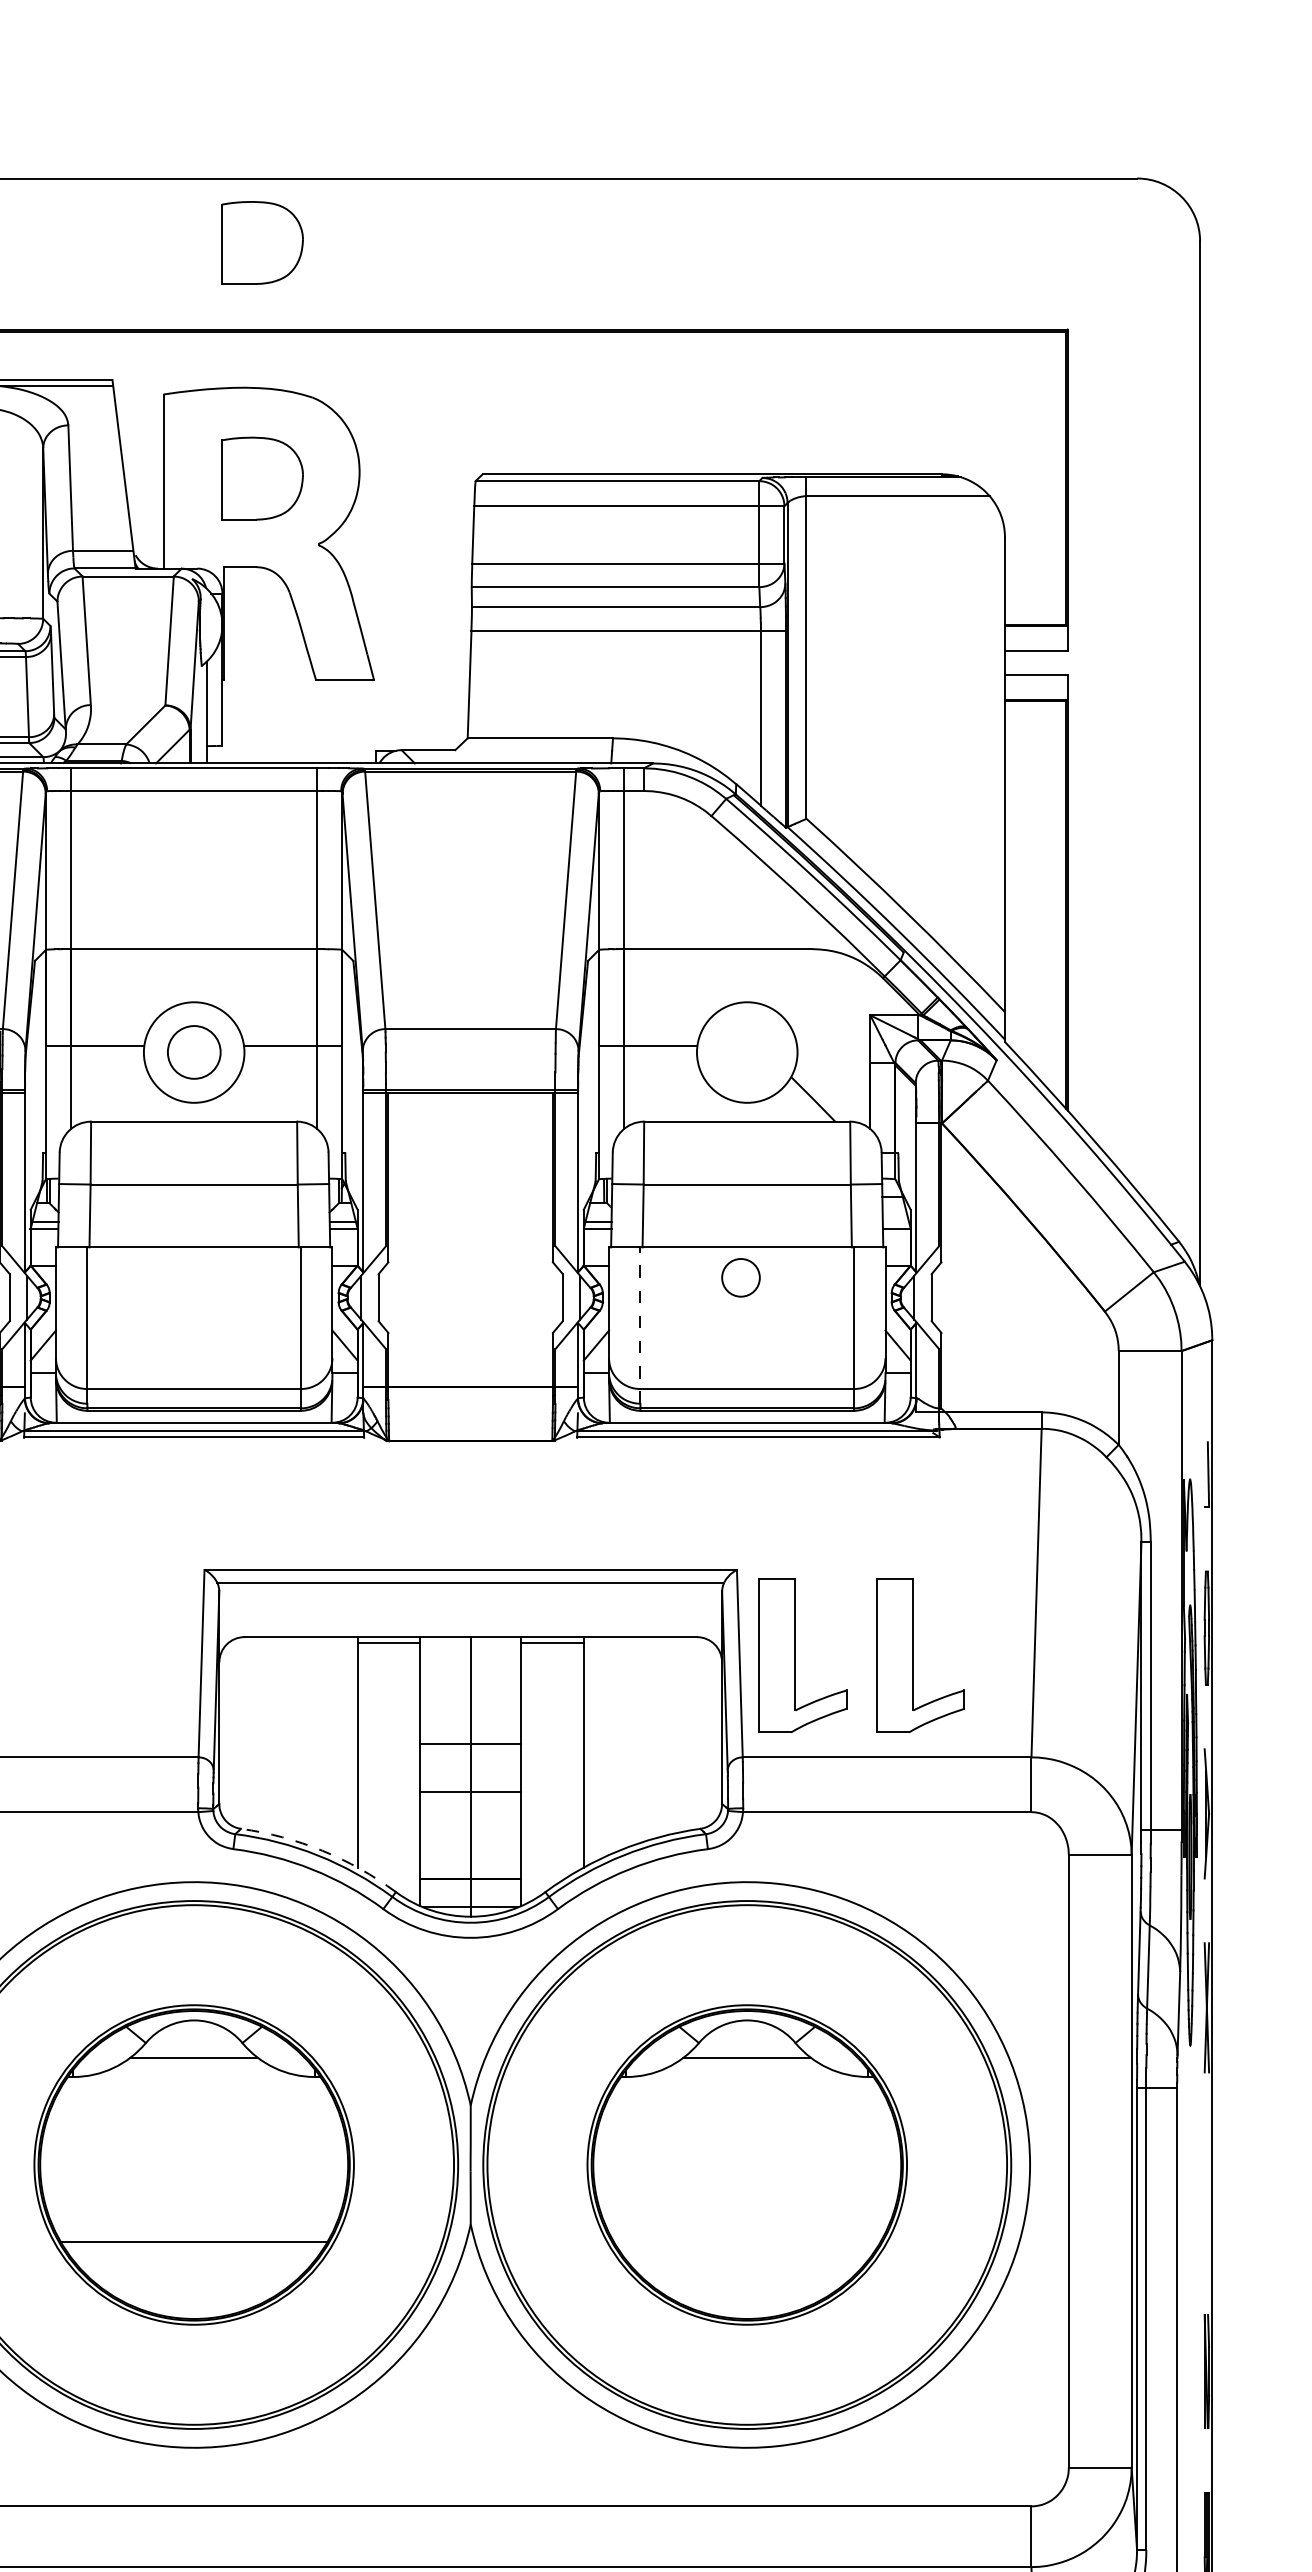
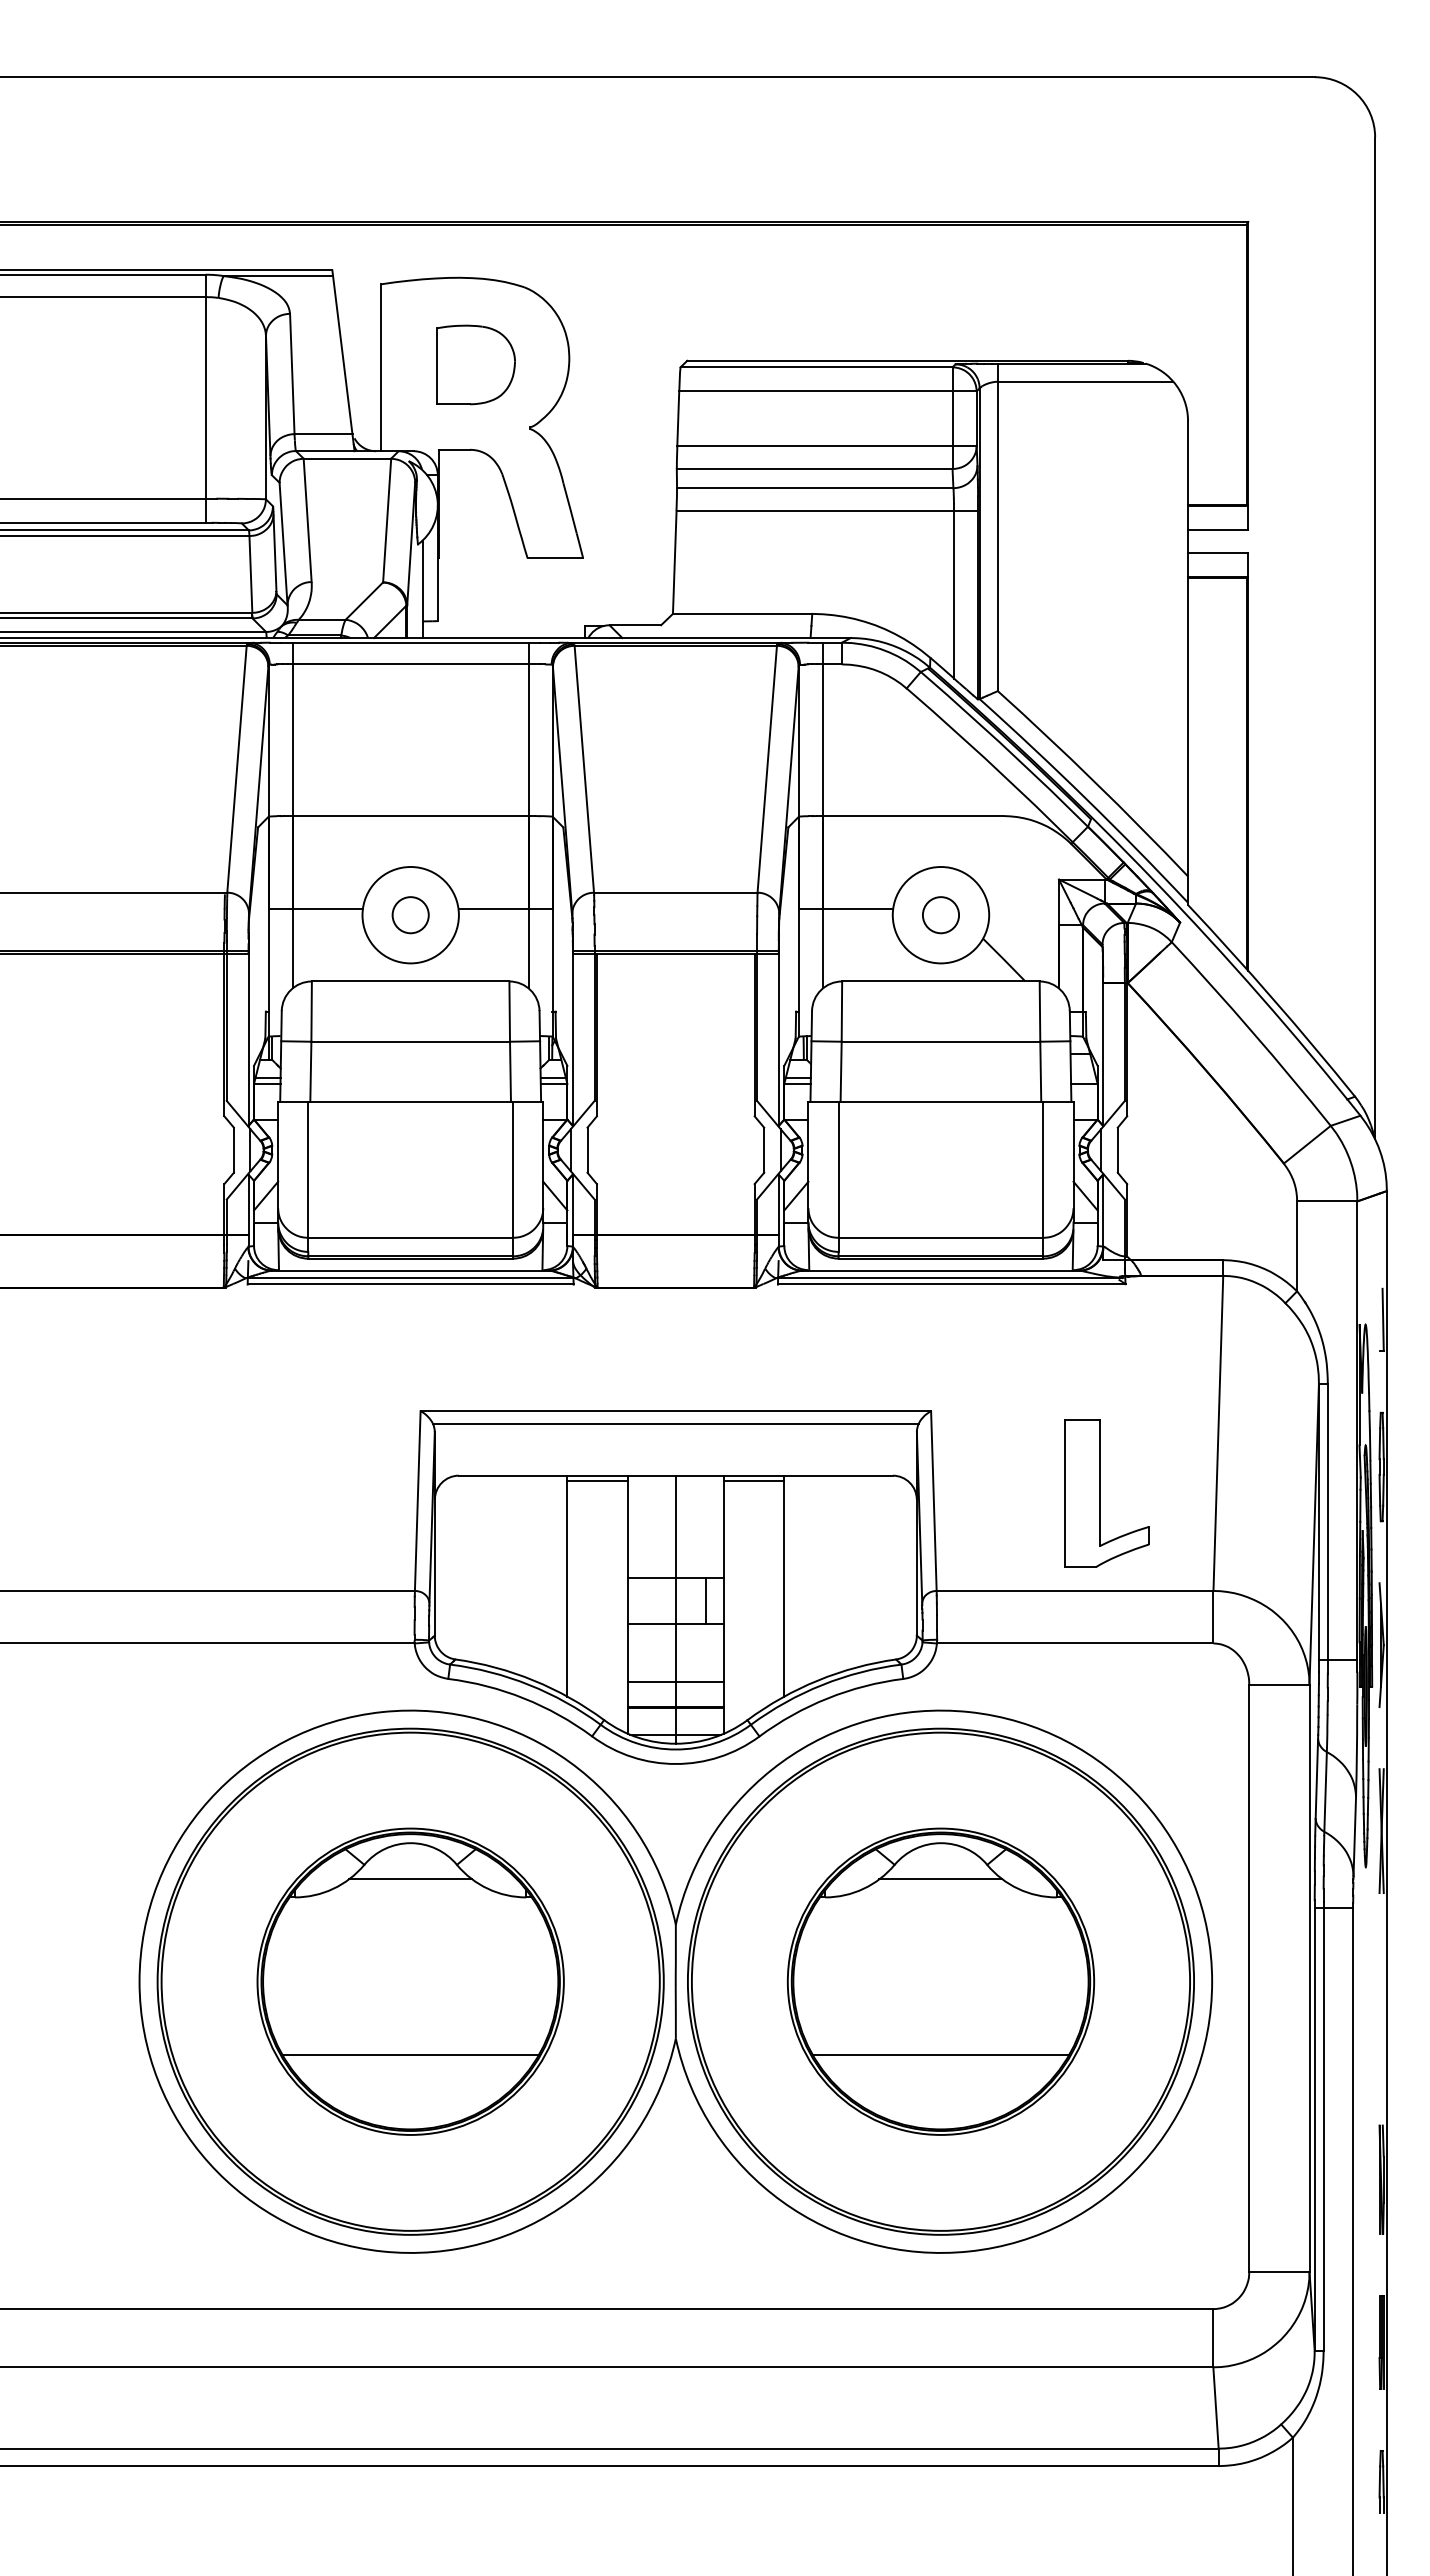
part: (261, 242) -> (475, 138), removed
circle: (193, 1052) -> (410, 915), size x0.71
circle: (740, 1278) -> (940, 915), moved
line: (640, 1325) -> (838, 1176), dashed -> solid
part: (802, 1655) -> (993, 1493), removed
line: (501, 1768) -> (705, 1601), added
arc: (322, 1850) -> (533, 1680), dashed -> solid
line: (470, 1852) -> (675, 1682), added
line: (746, 2241) -> (940, 2055), added

